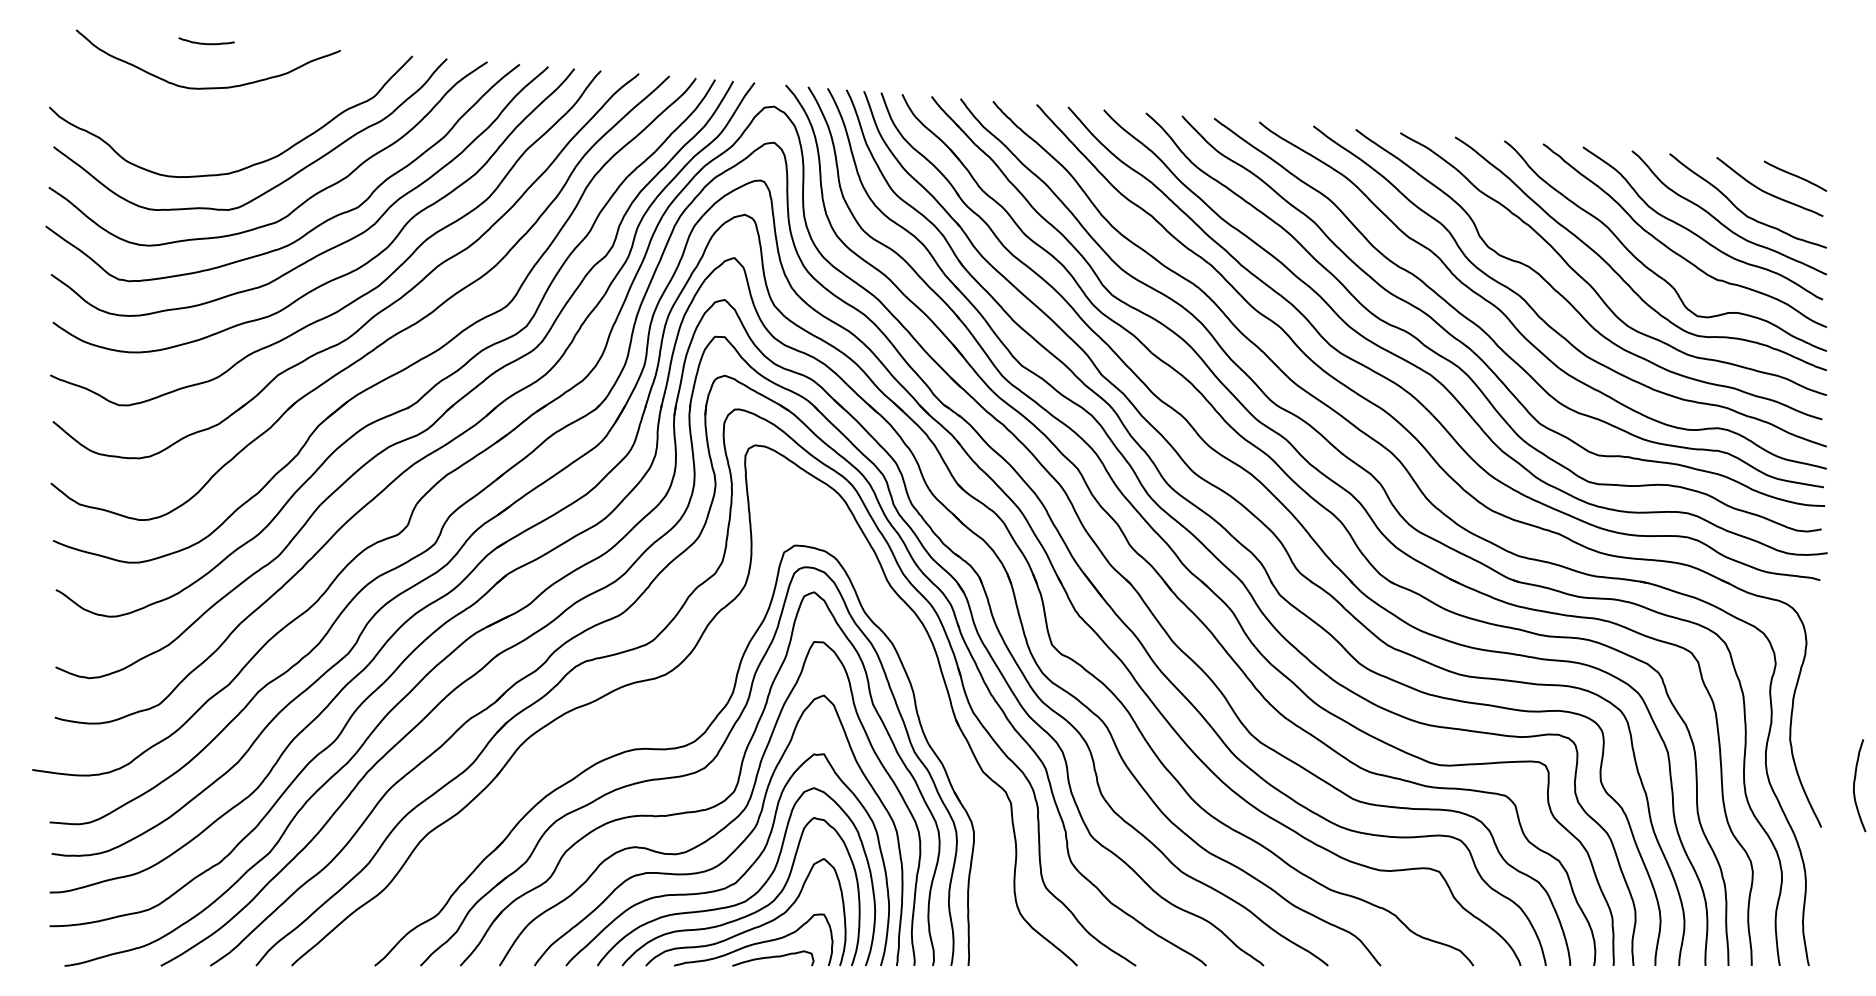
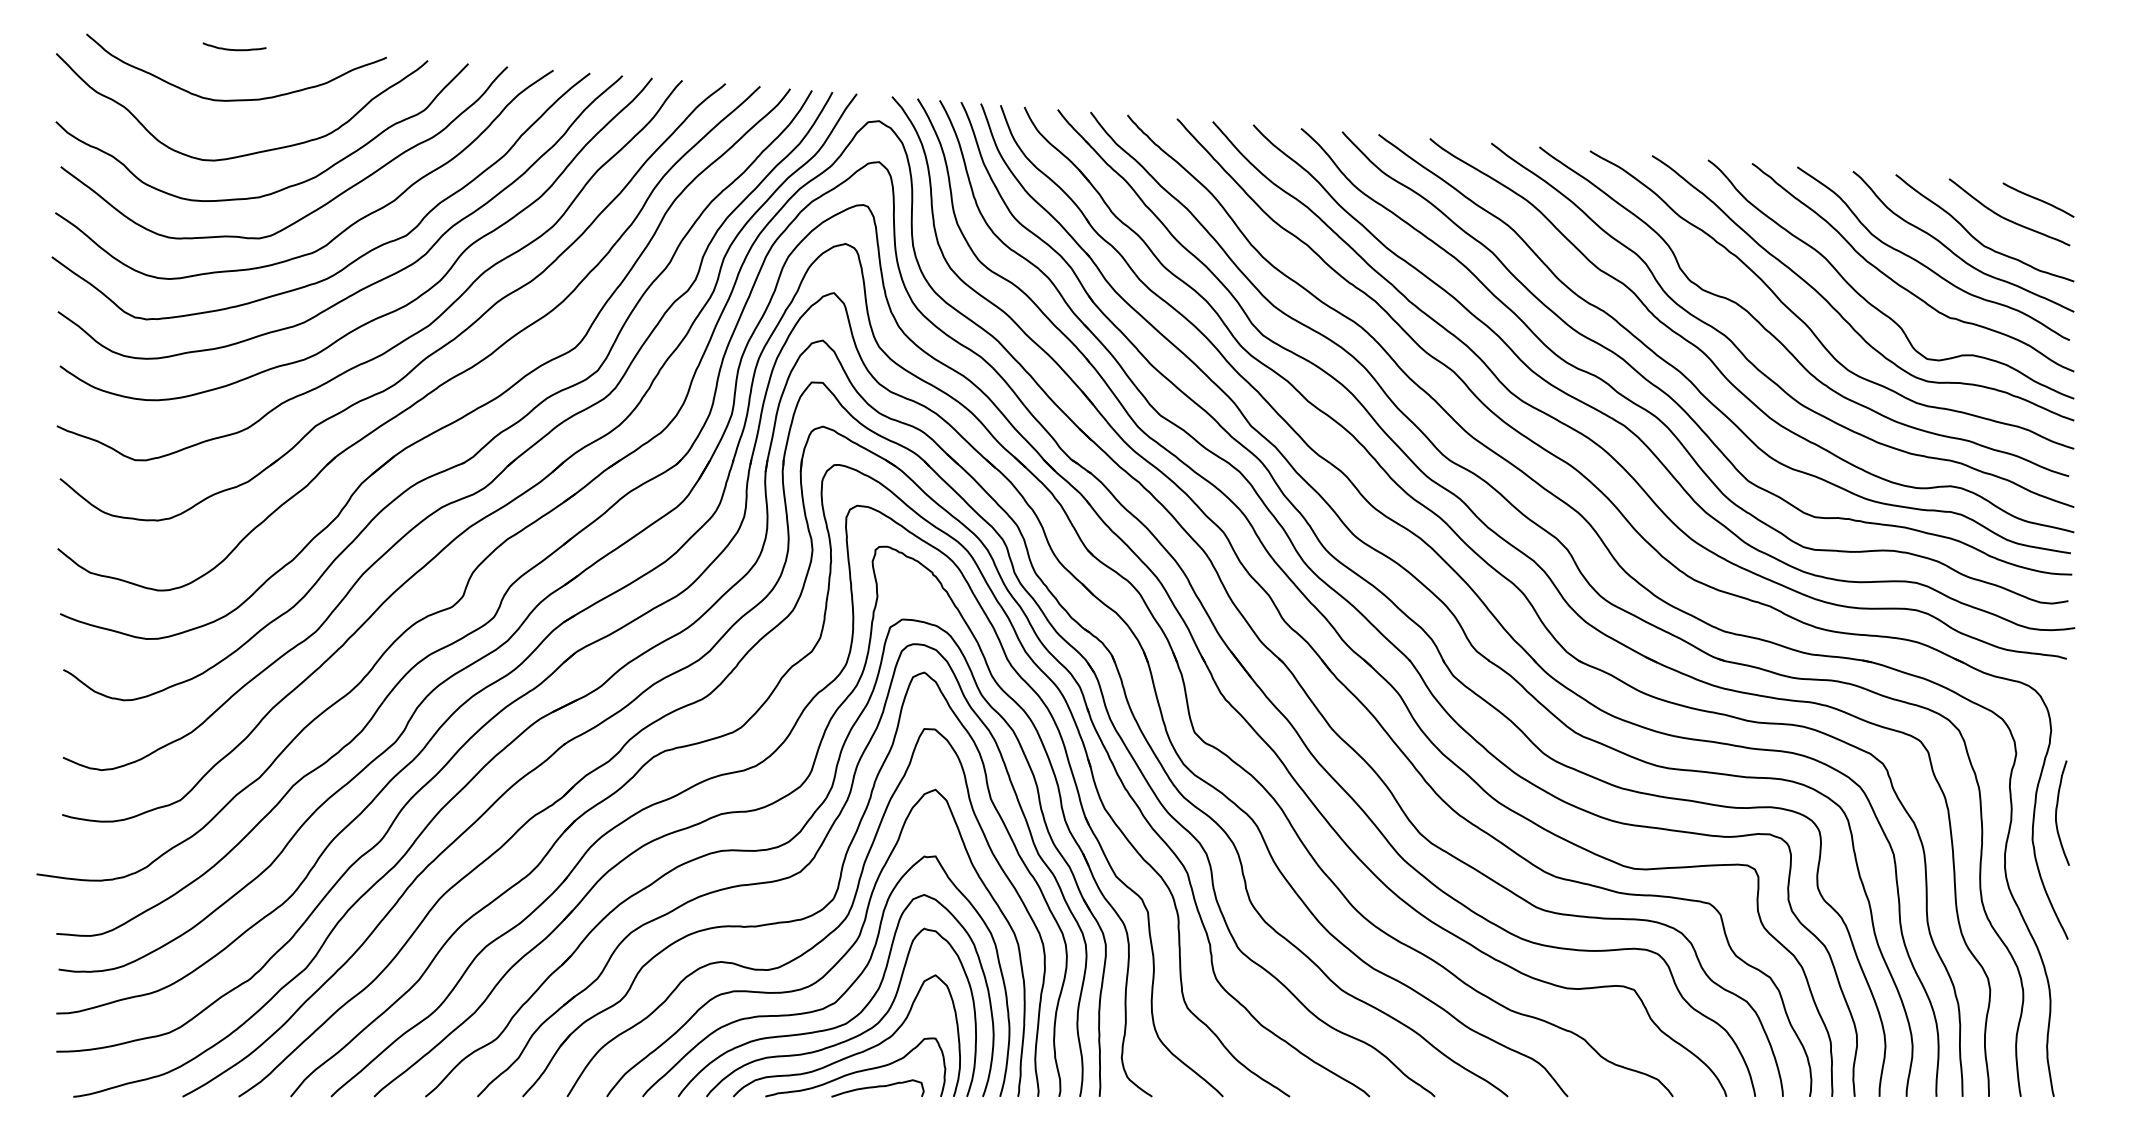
curve: (222, 134) -> (252, 152), added
part: (667, 713) -> (757, 810), added
curve: (1855, 784) -> (2057, 811), moved

